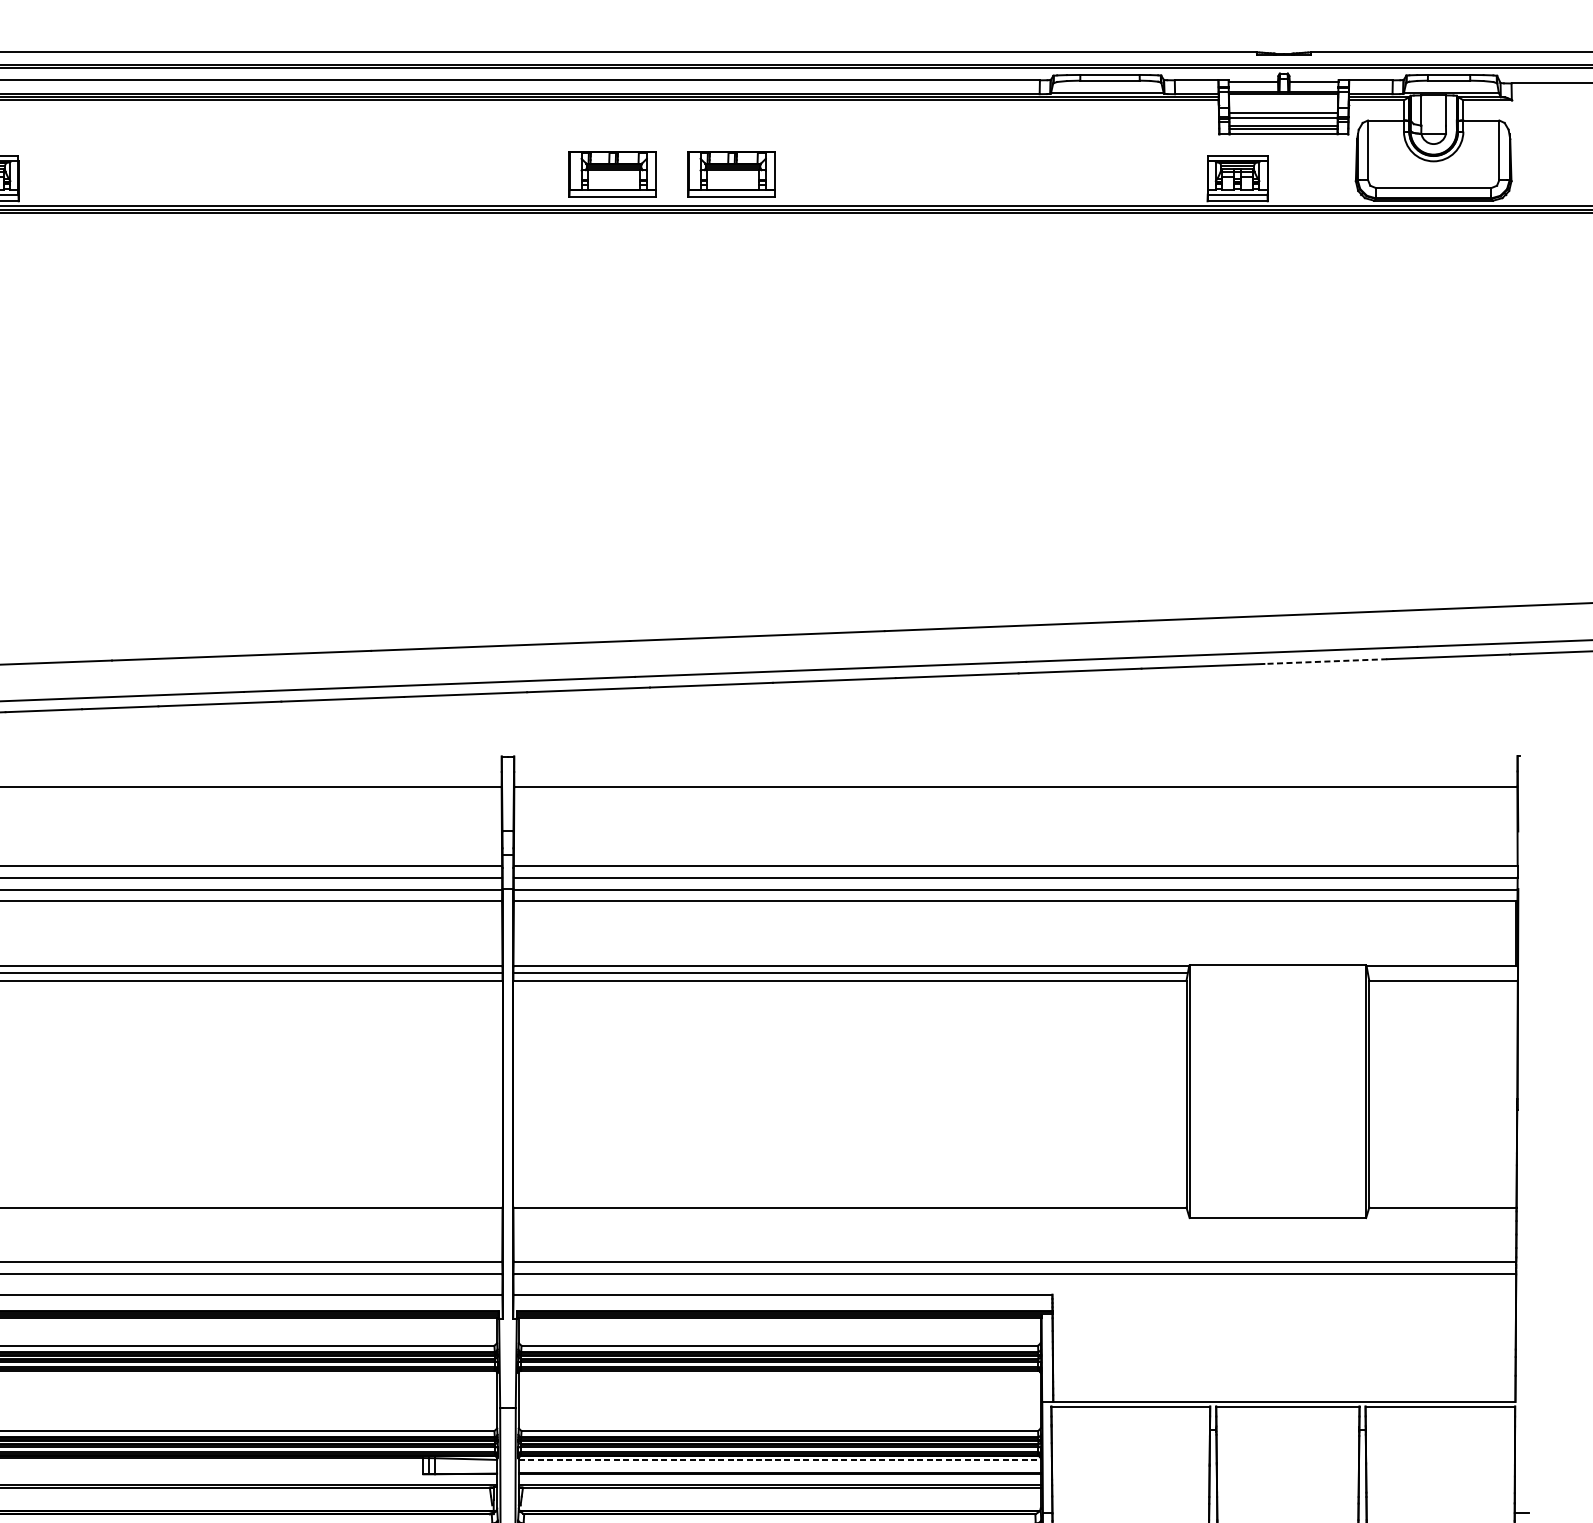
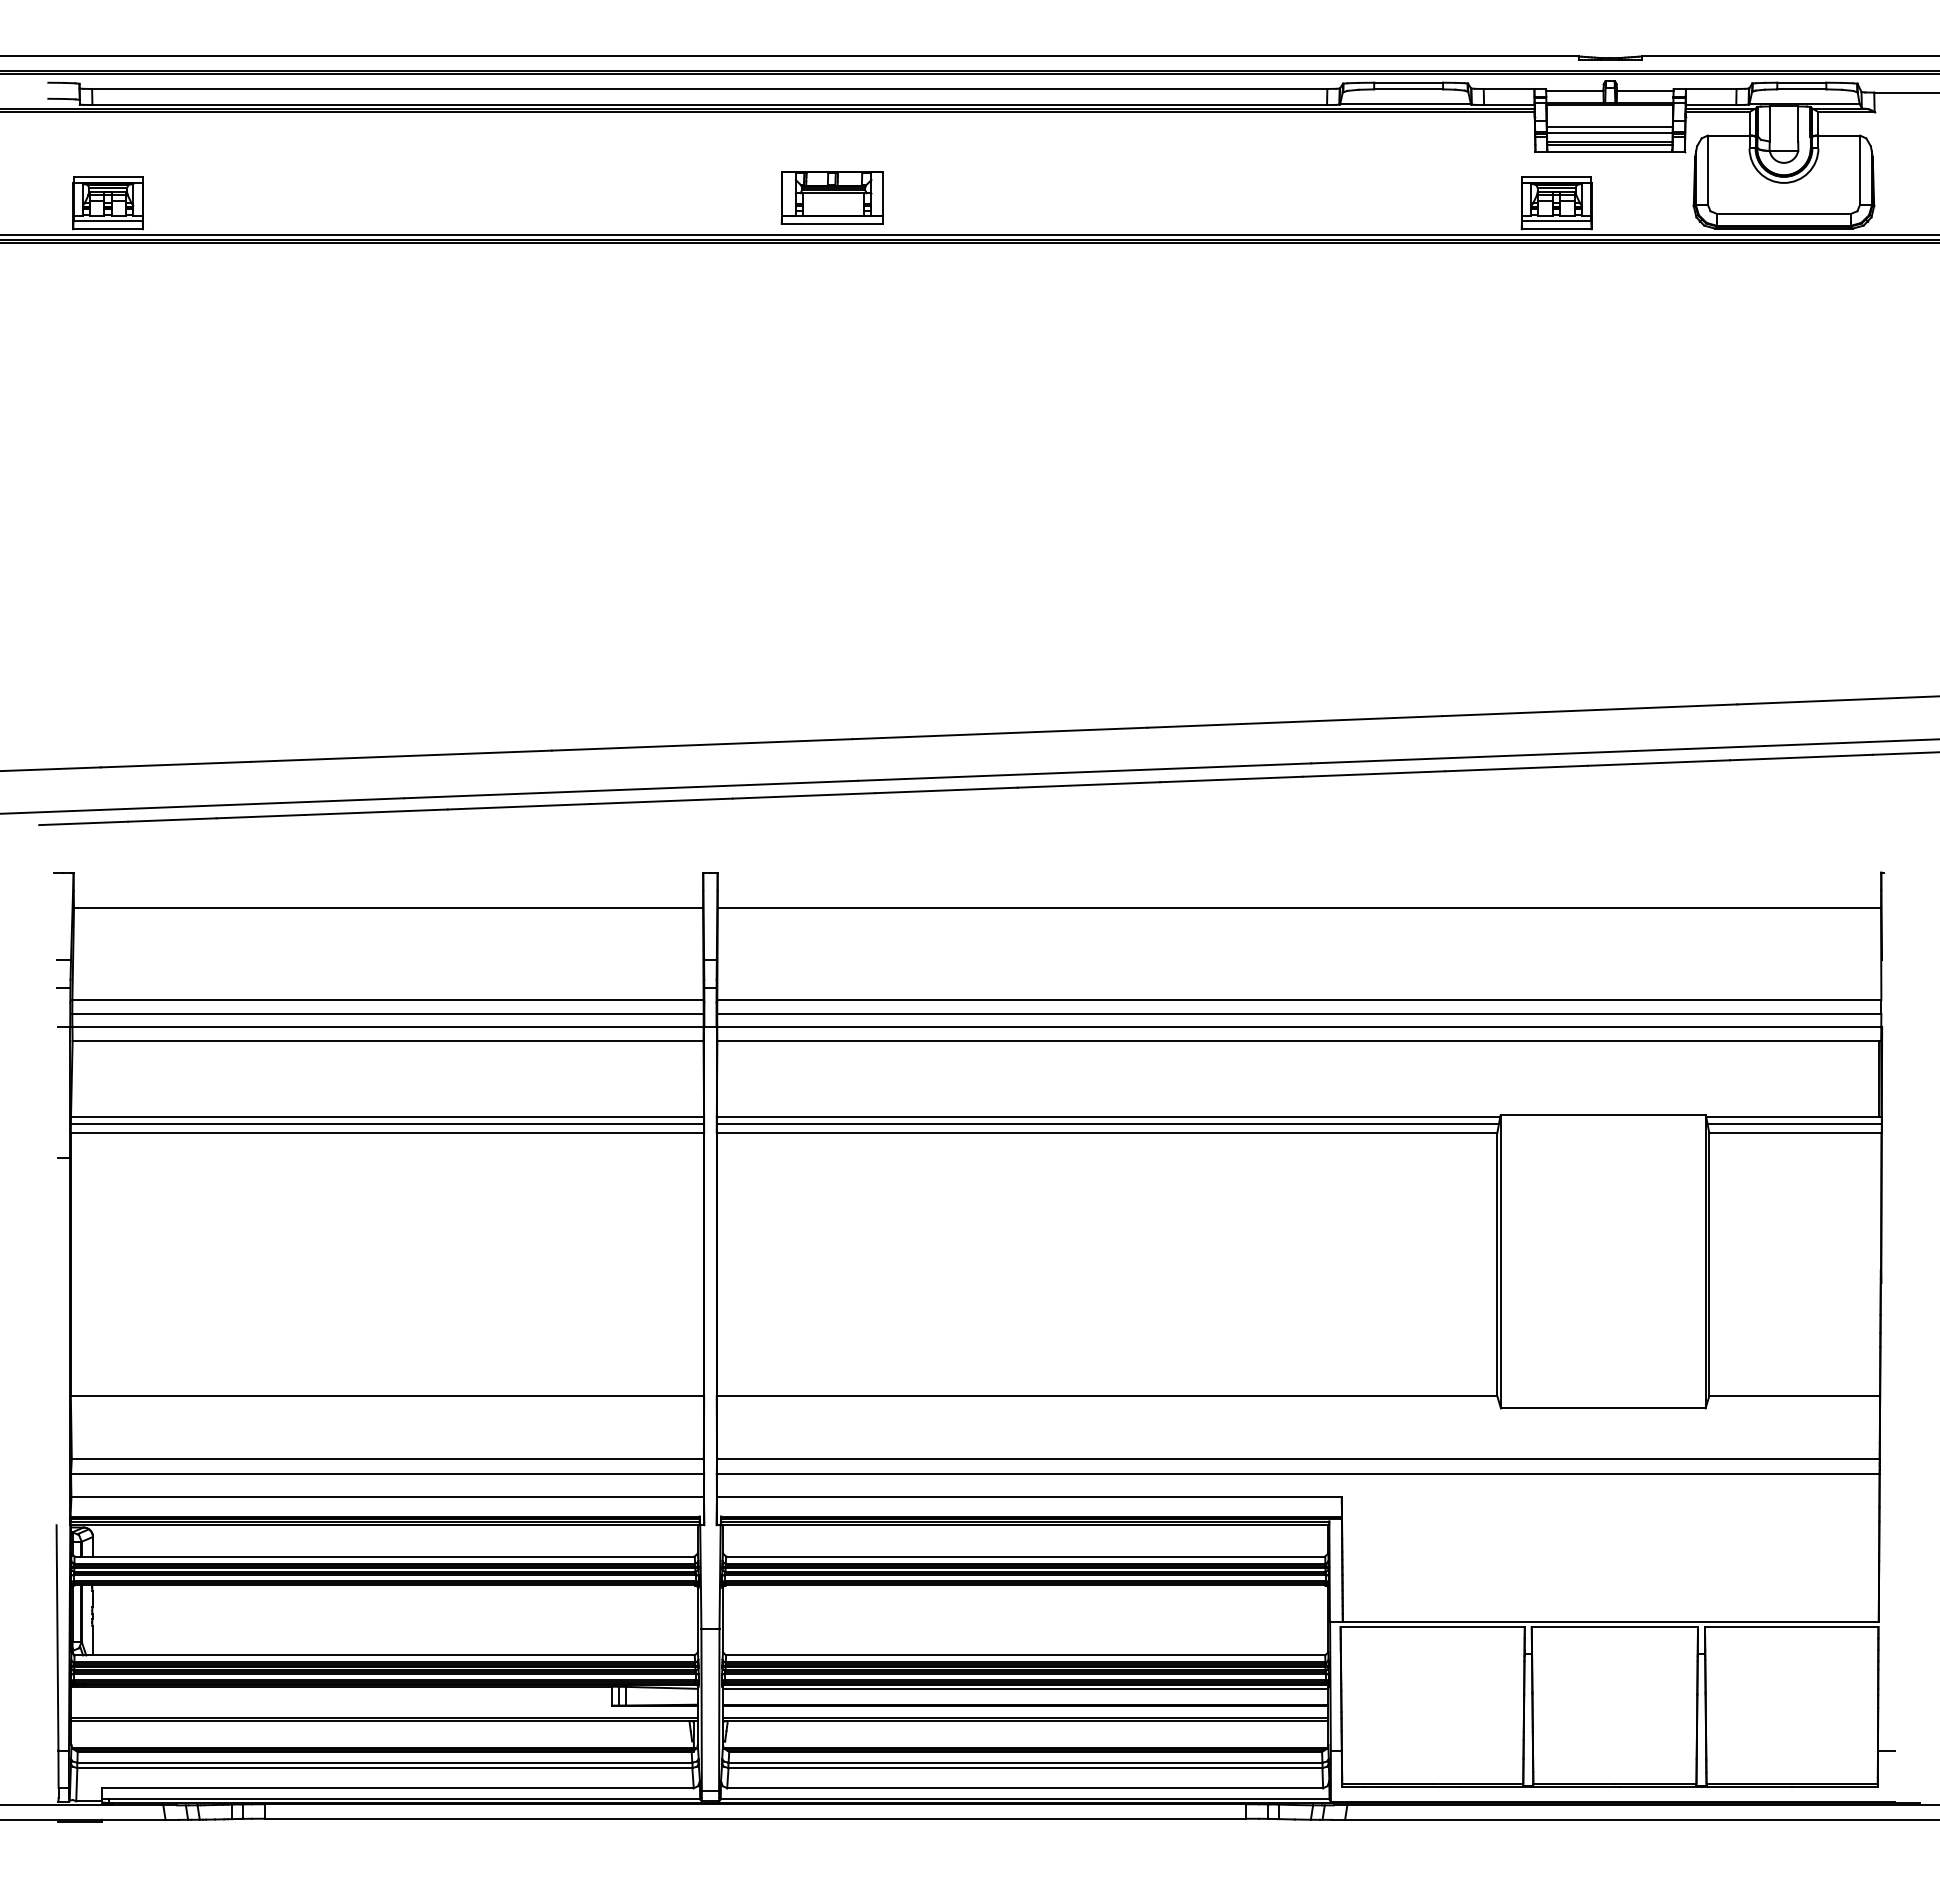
part: (731, 173) -> (969, 197), removed
line: (1325, 661) -> (1658, 763), dashed -> solid
line: (1442, 972) -> (1794, 1123), added
line: (779, 1460) -> (1025, 1689), dashed -> solid

